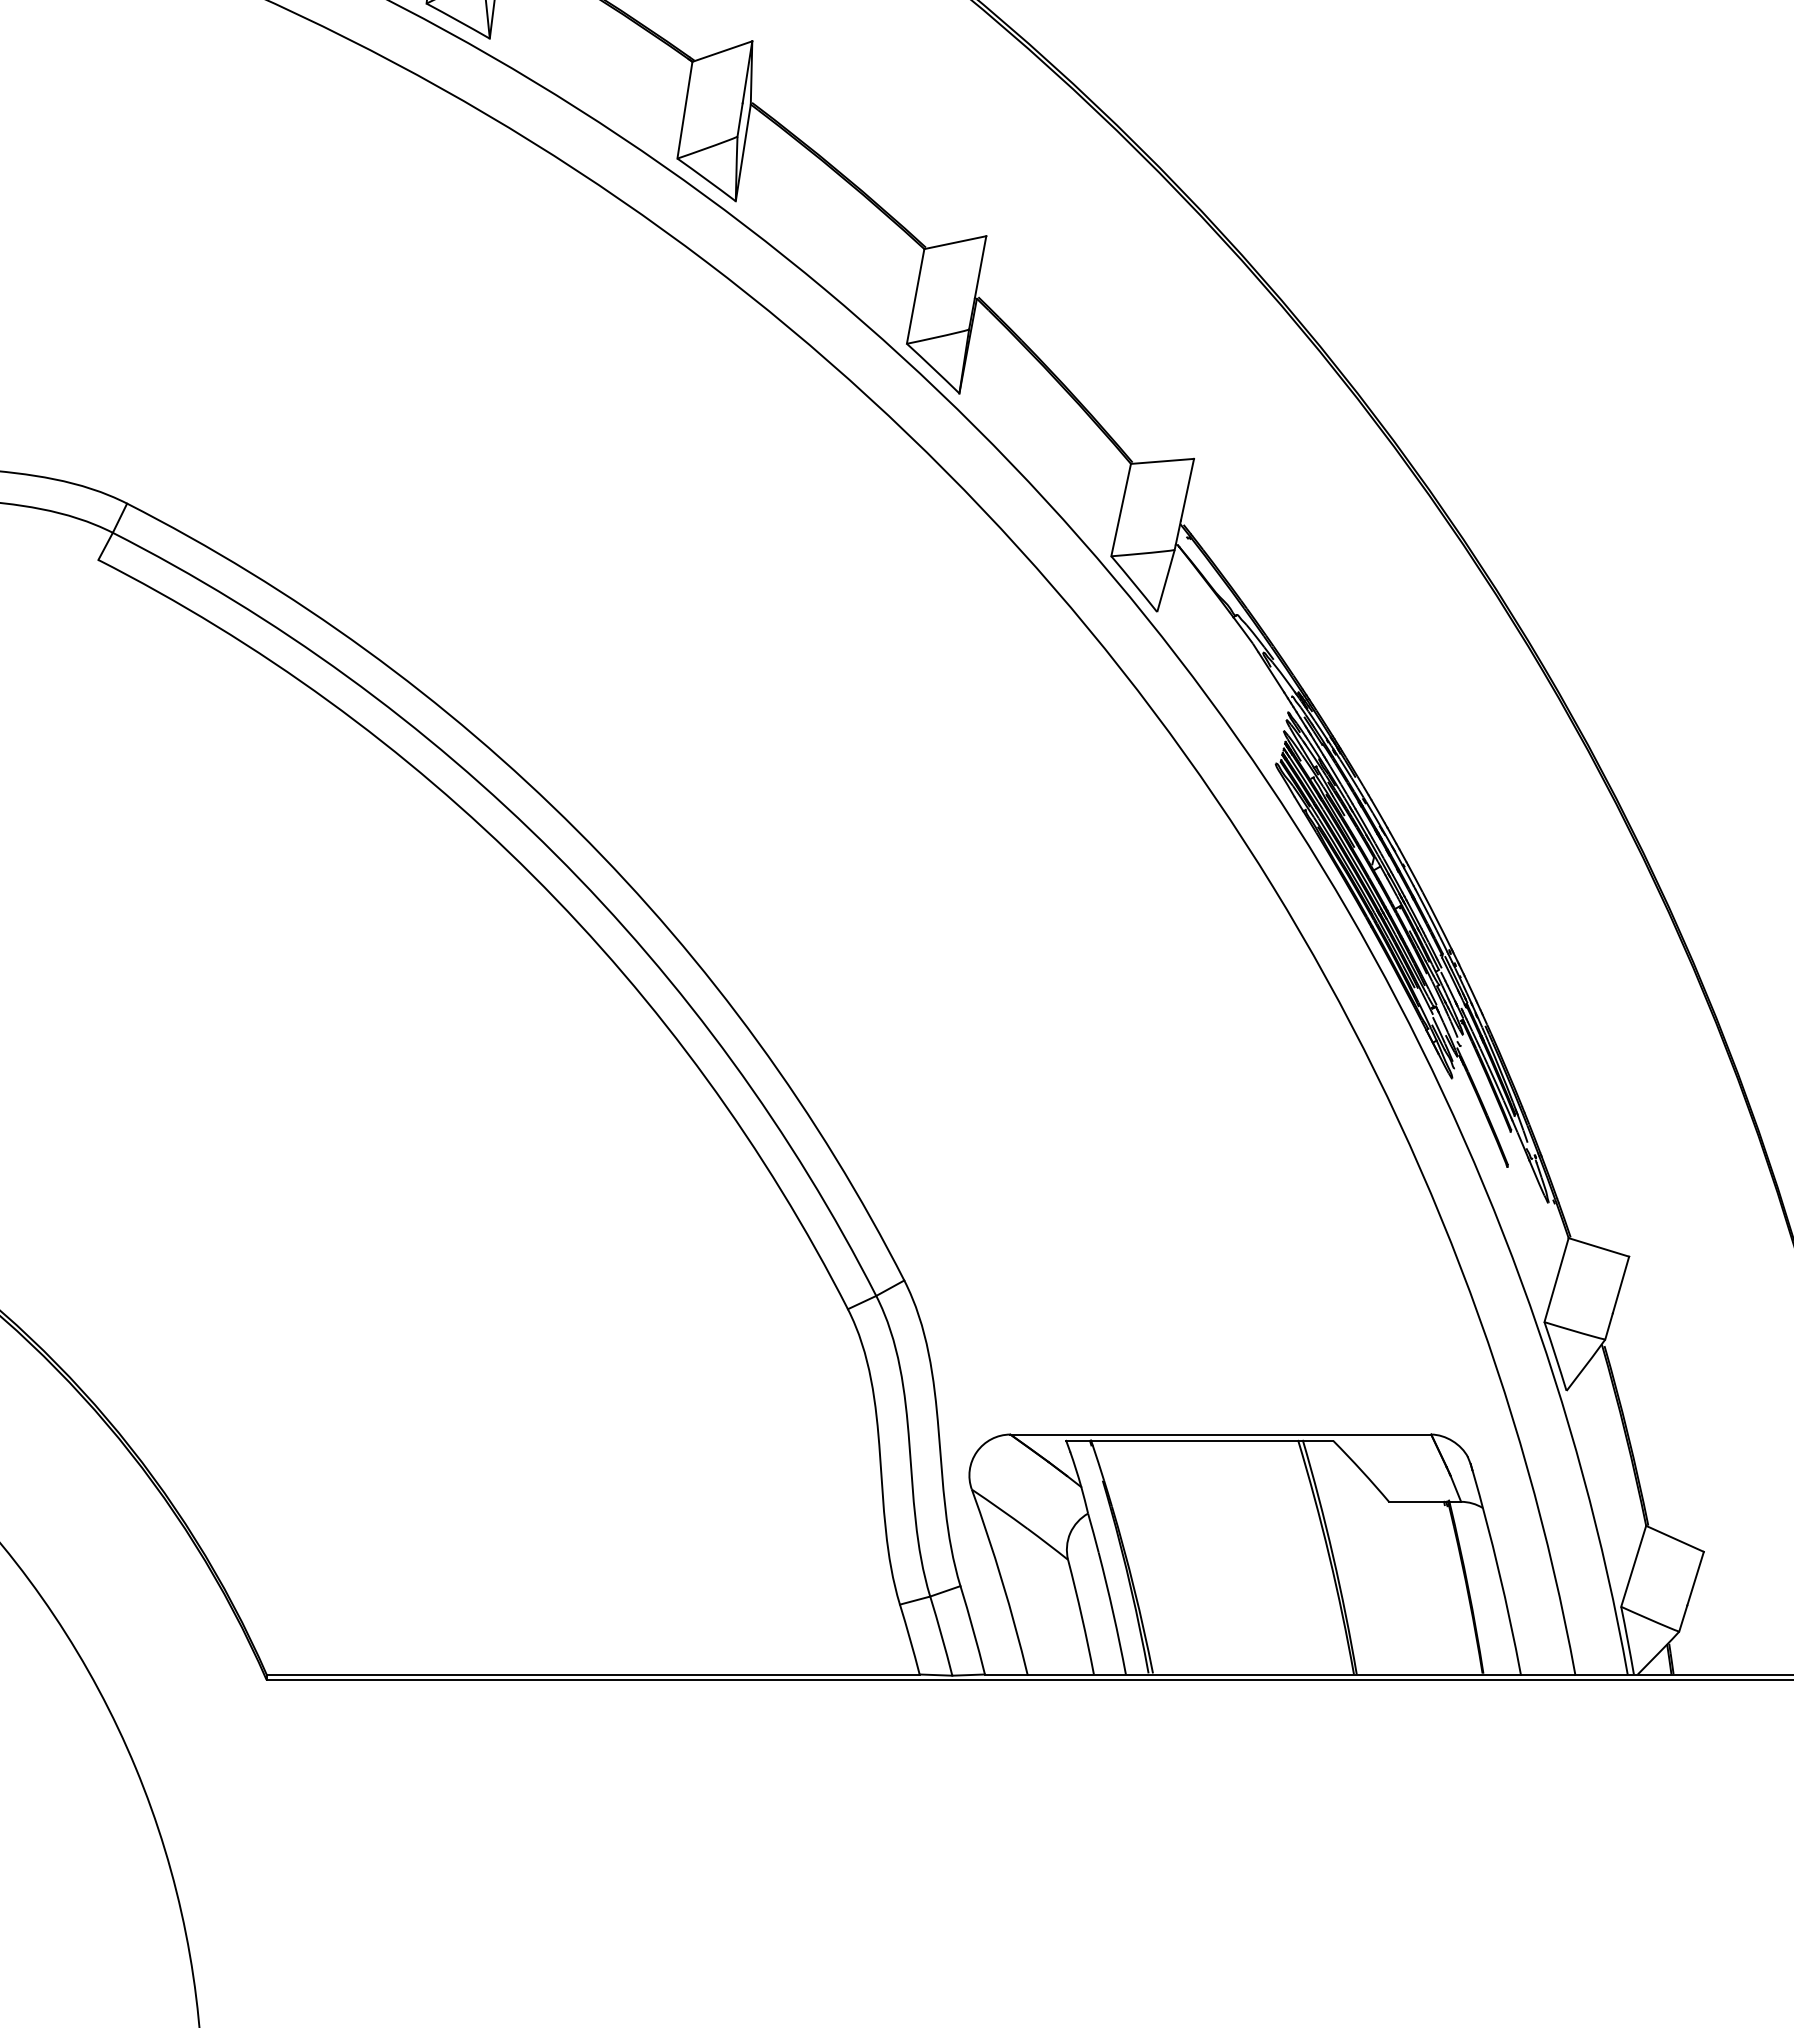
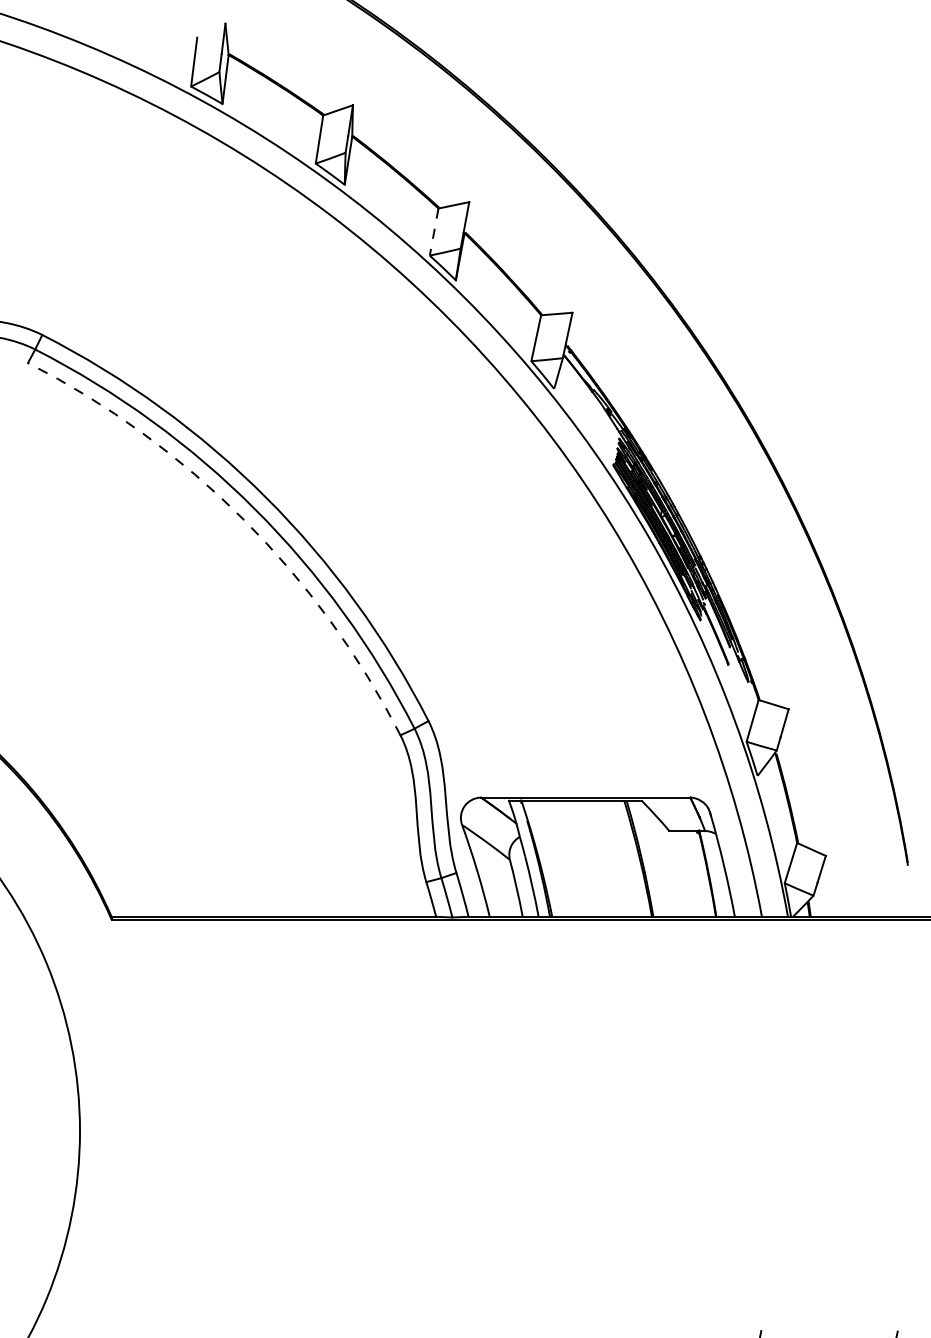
line: (916, 297) -> (434, 232), solid -> dashed
arc: (531, 874) -> (243, 519), solid -> dashed

